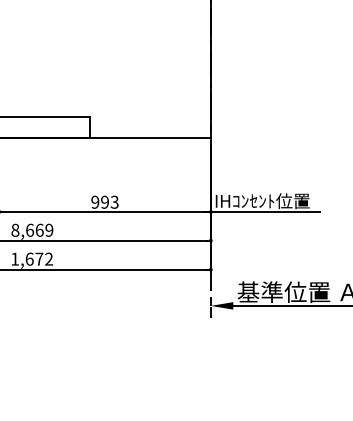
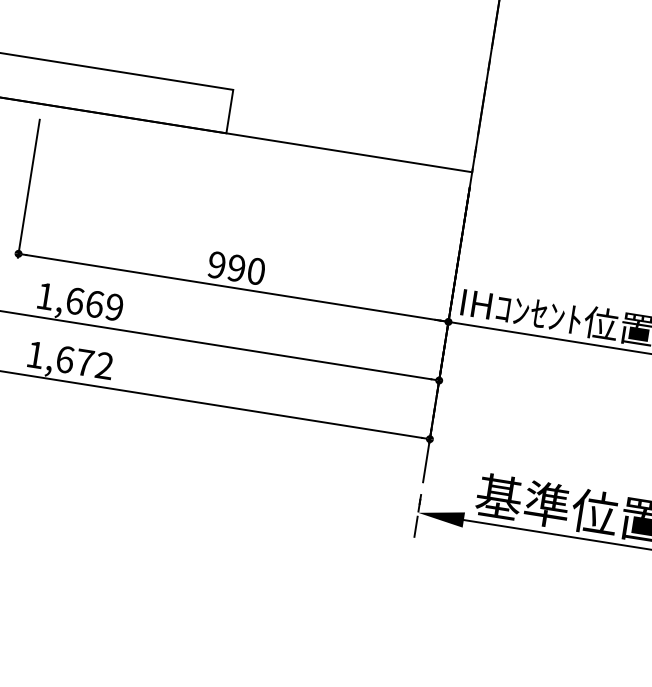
text: (114, 201) -> (256, 269), 993 -> 990
text: (15, 229) -> (45, 294), 8,669 -> 1,669

